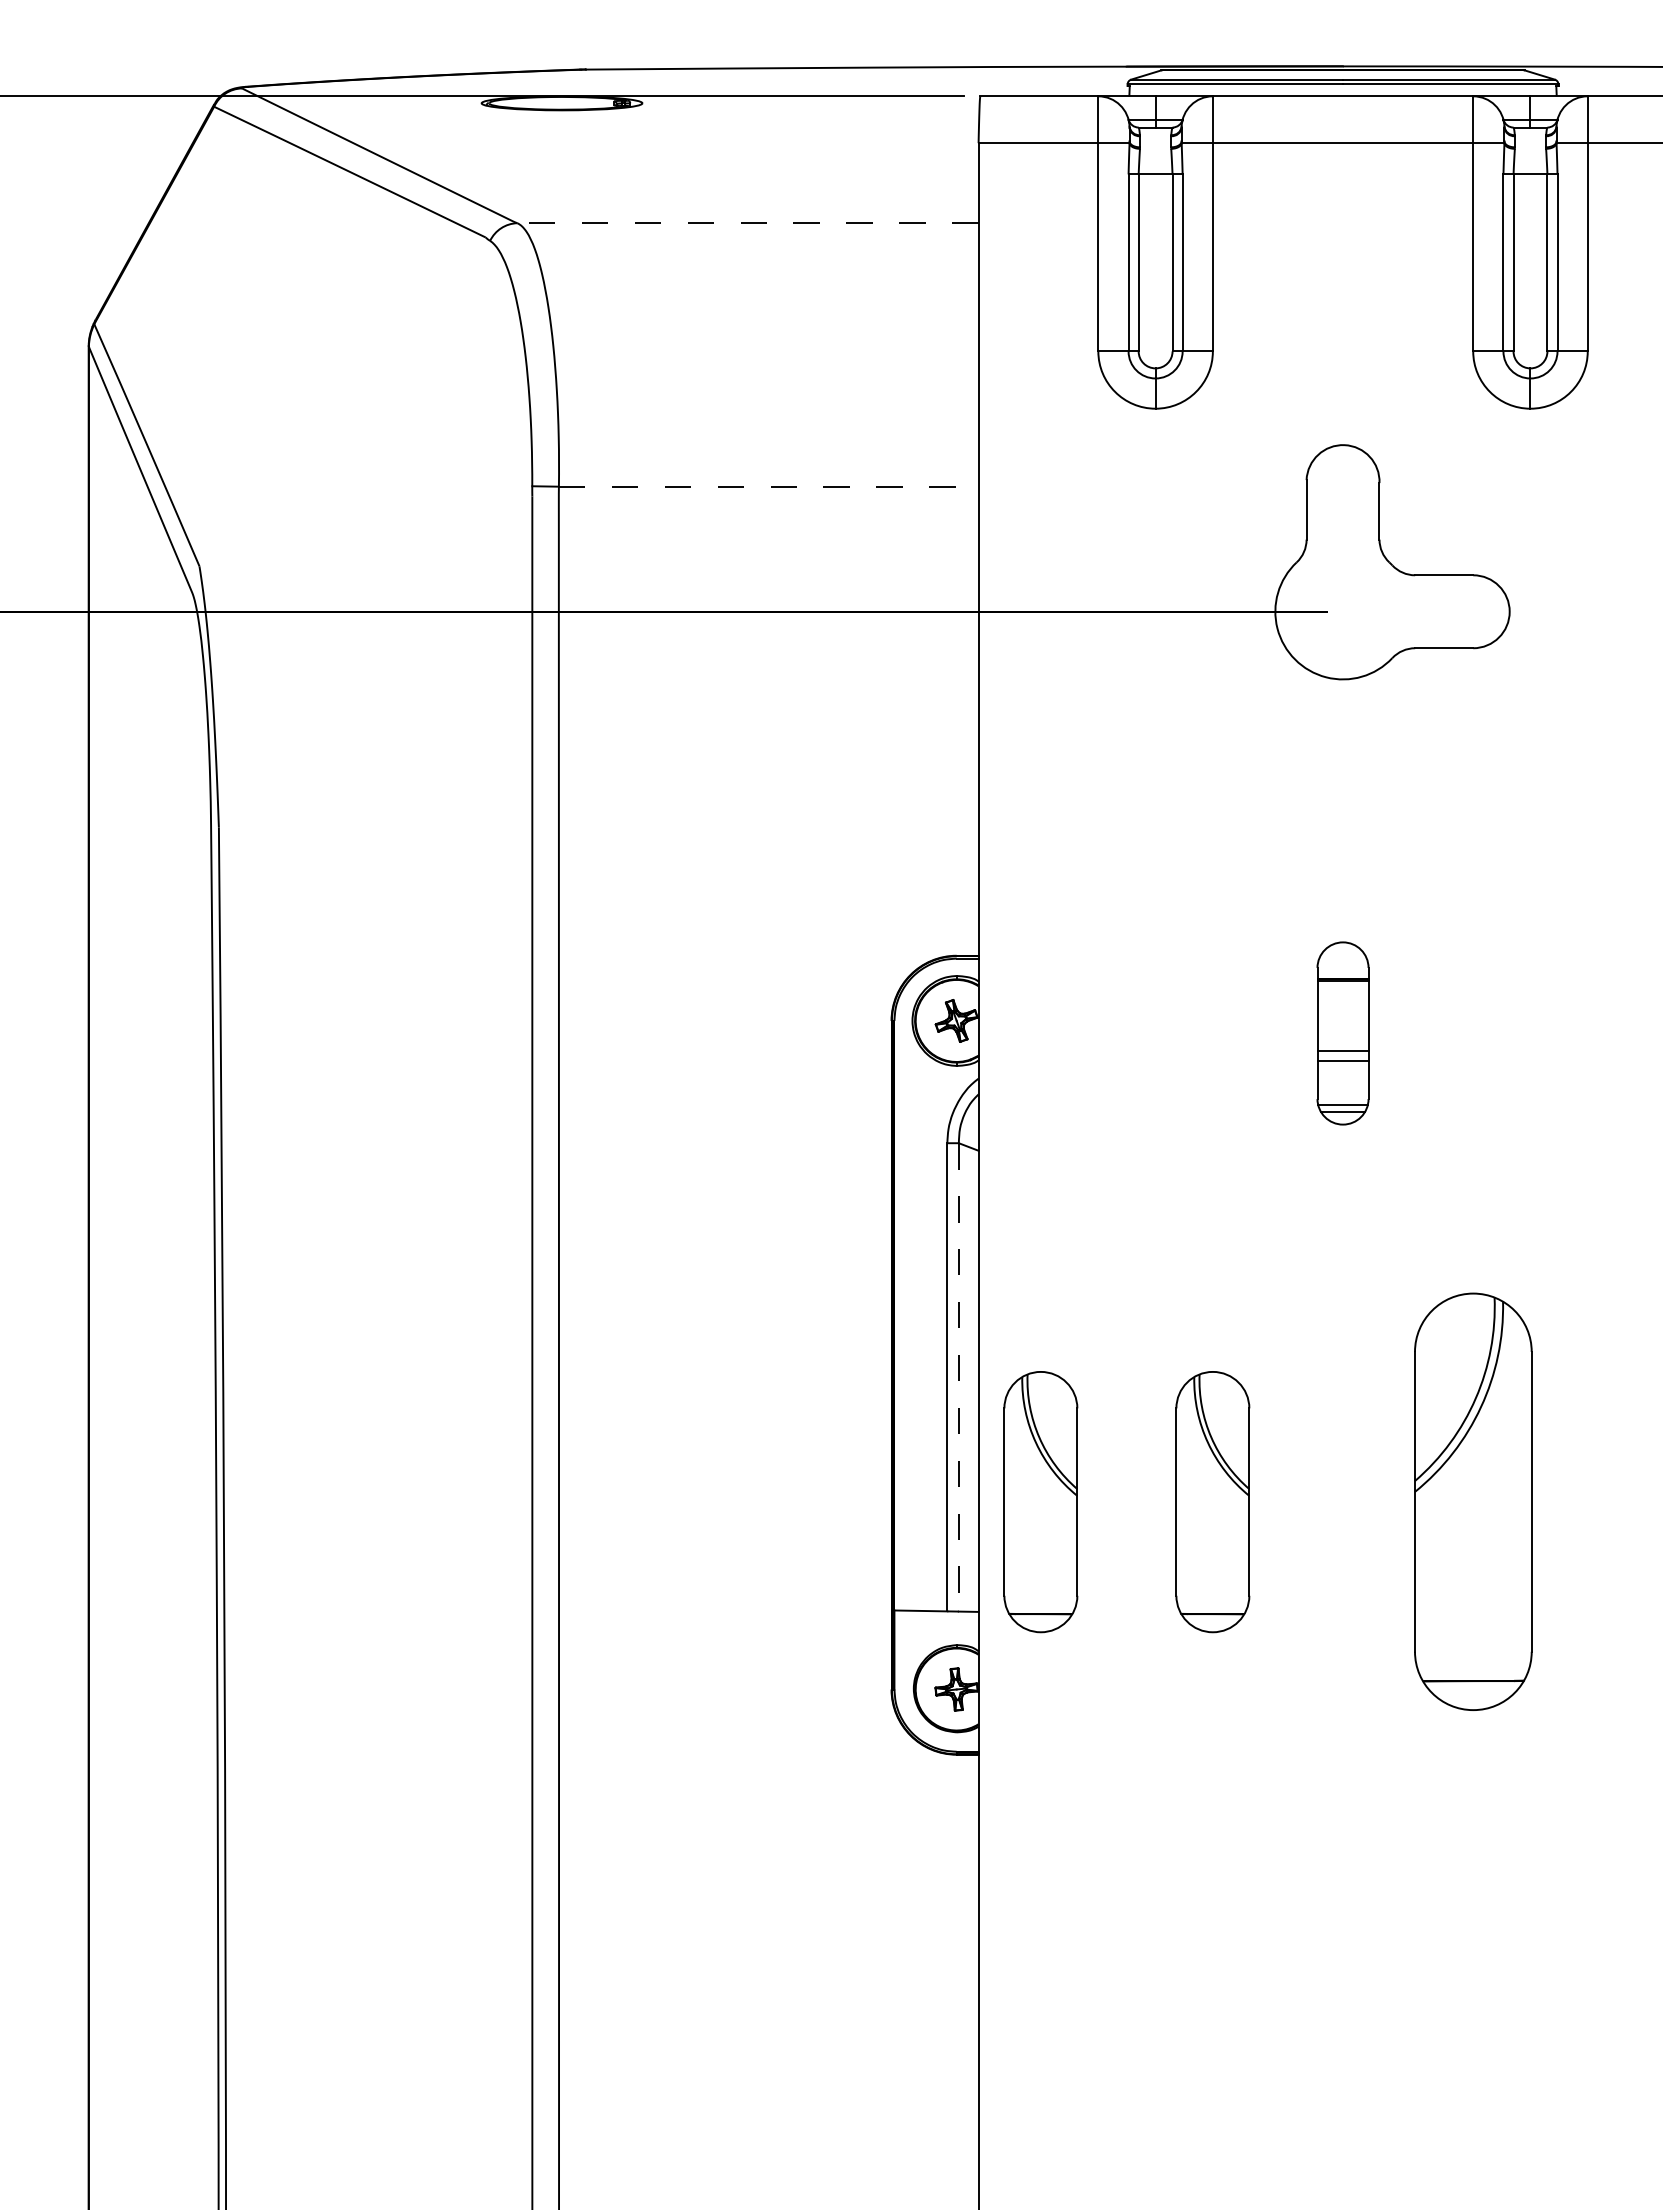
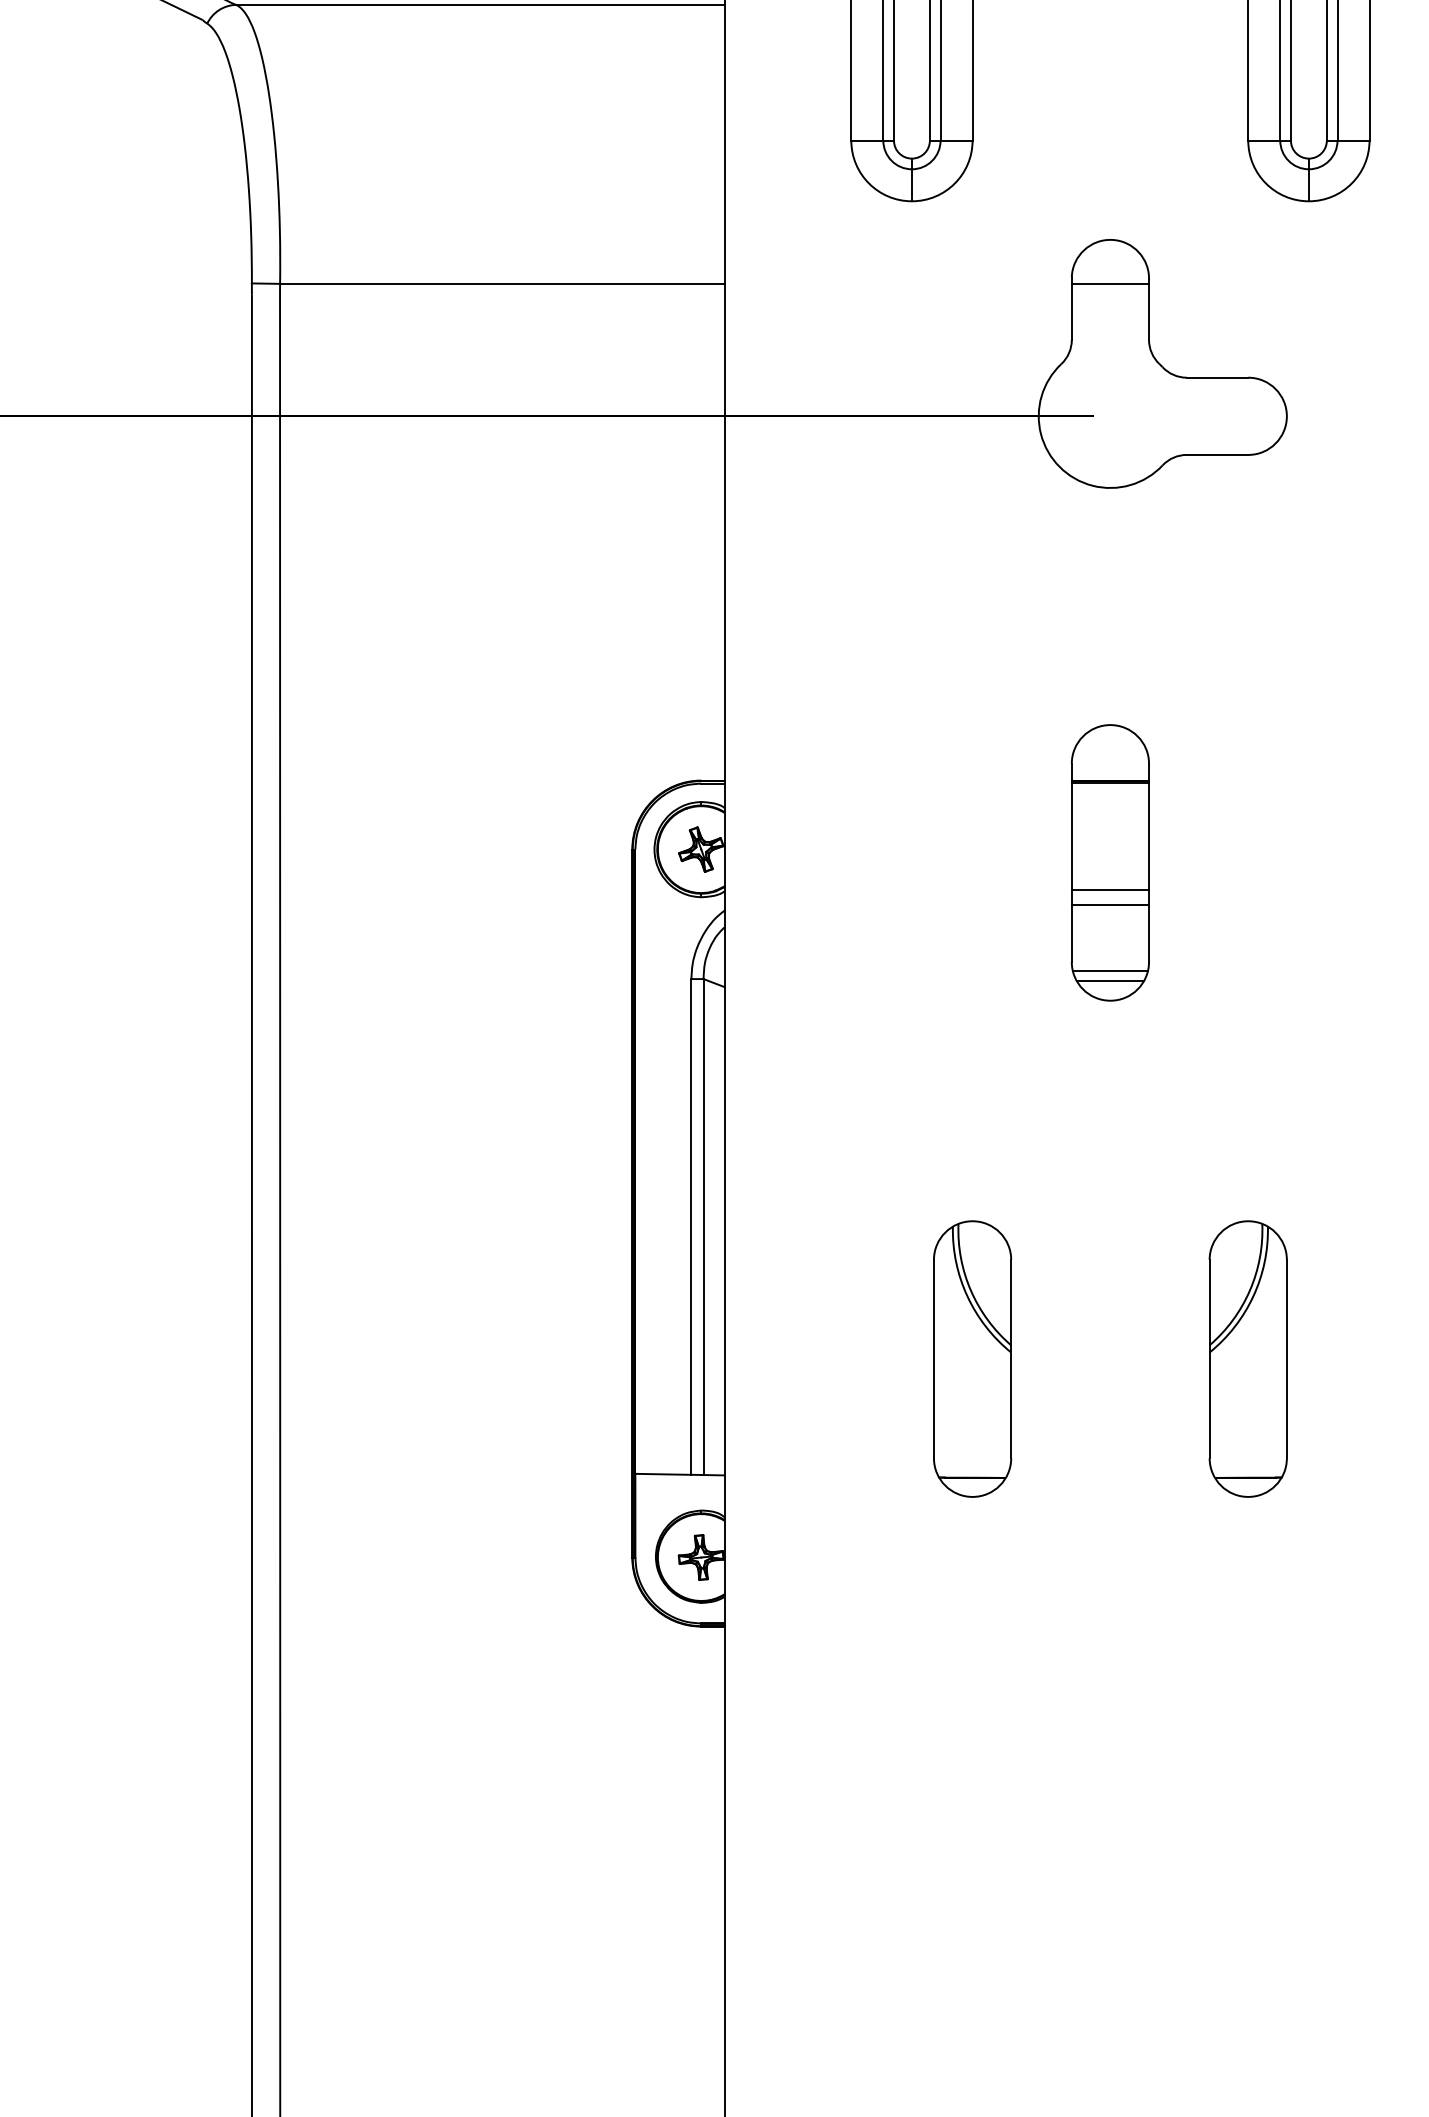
line: (747, 223) -> (479, 5), dashed -> solid
line: (768, 486) -> (502, 283), dashed -> solid
line: (1342, 486) -> (1109, 283), added
part: (1342, 1033) -> (1109, 862), size x1.43
line: (958, 1377) -> (703, 1227), dashed -> solid
part: (1040, 1502) -> (790, 1359), removed
part: (1472, 1502) -> (1247, 1359), size x0.62

